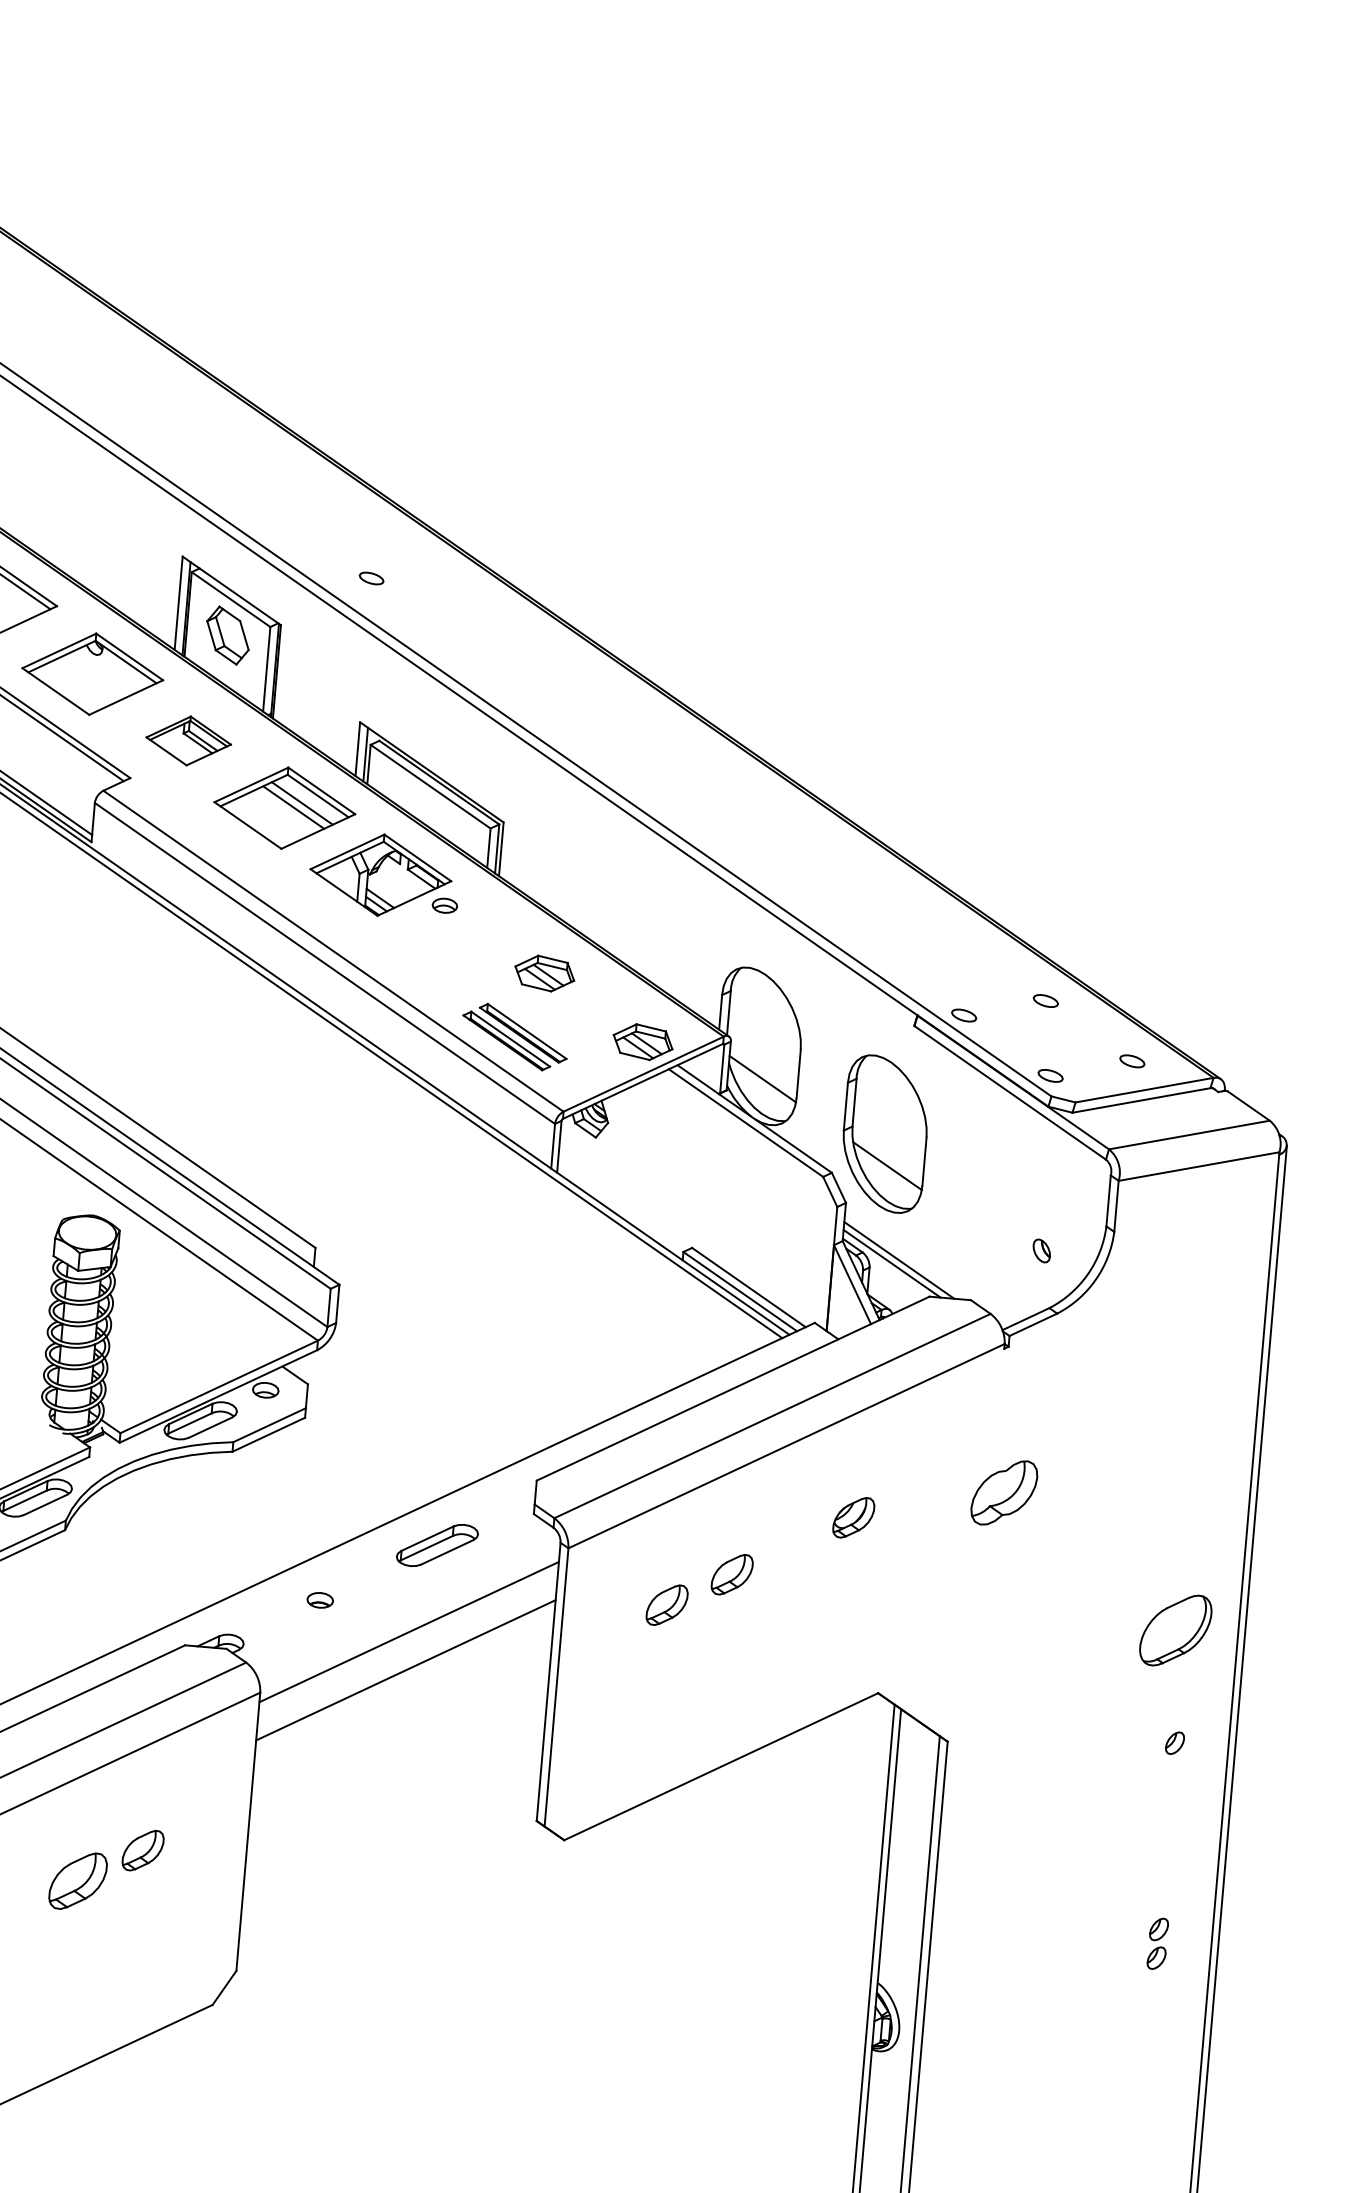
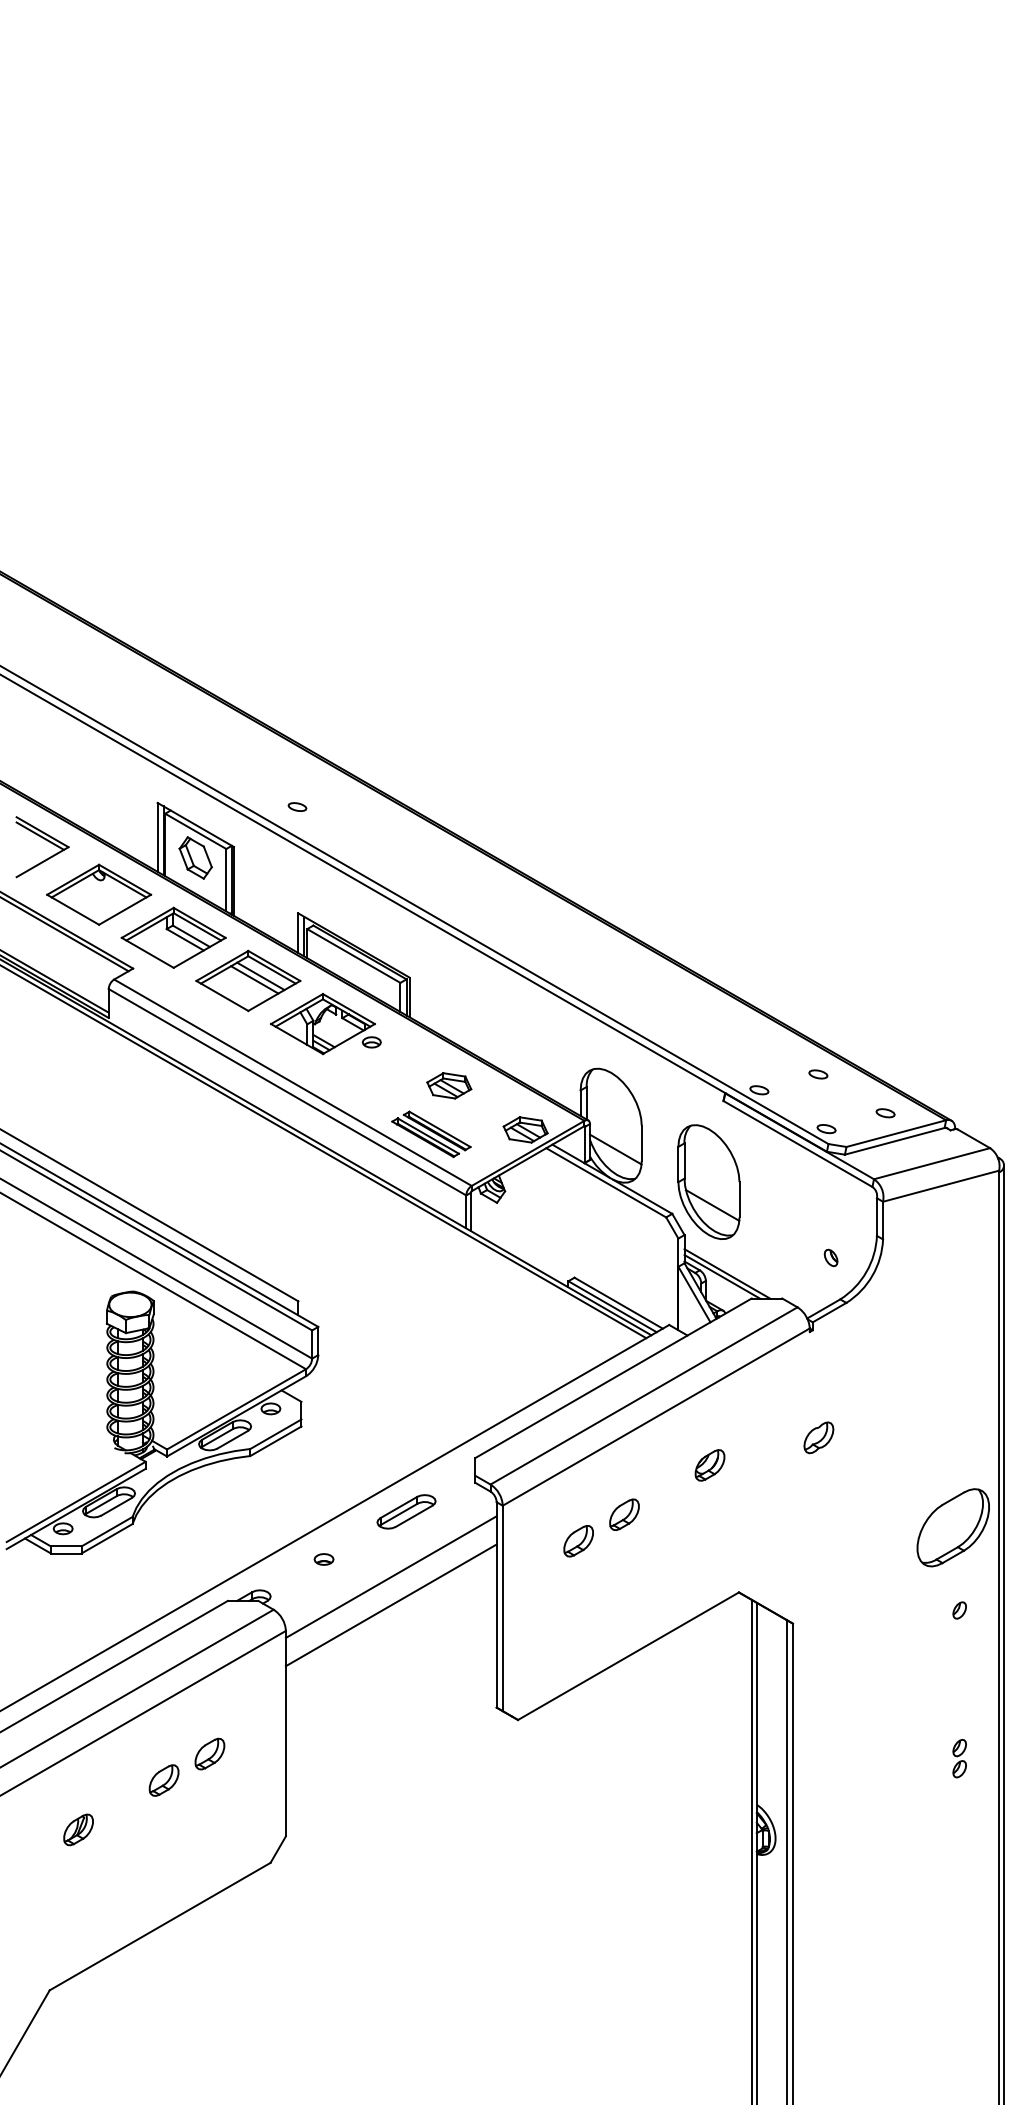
part: (188, 740) -> (173, 937), size x1.67
part: (1003, 1492) -> (818, 1437), size x0.62
part: (1174, 1630) -> (952, 1527), size x1.43
part: (77, 1880) -> (163, 1780), size x0.71

